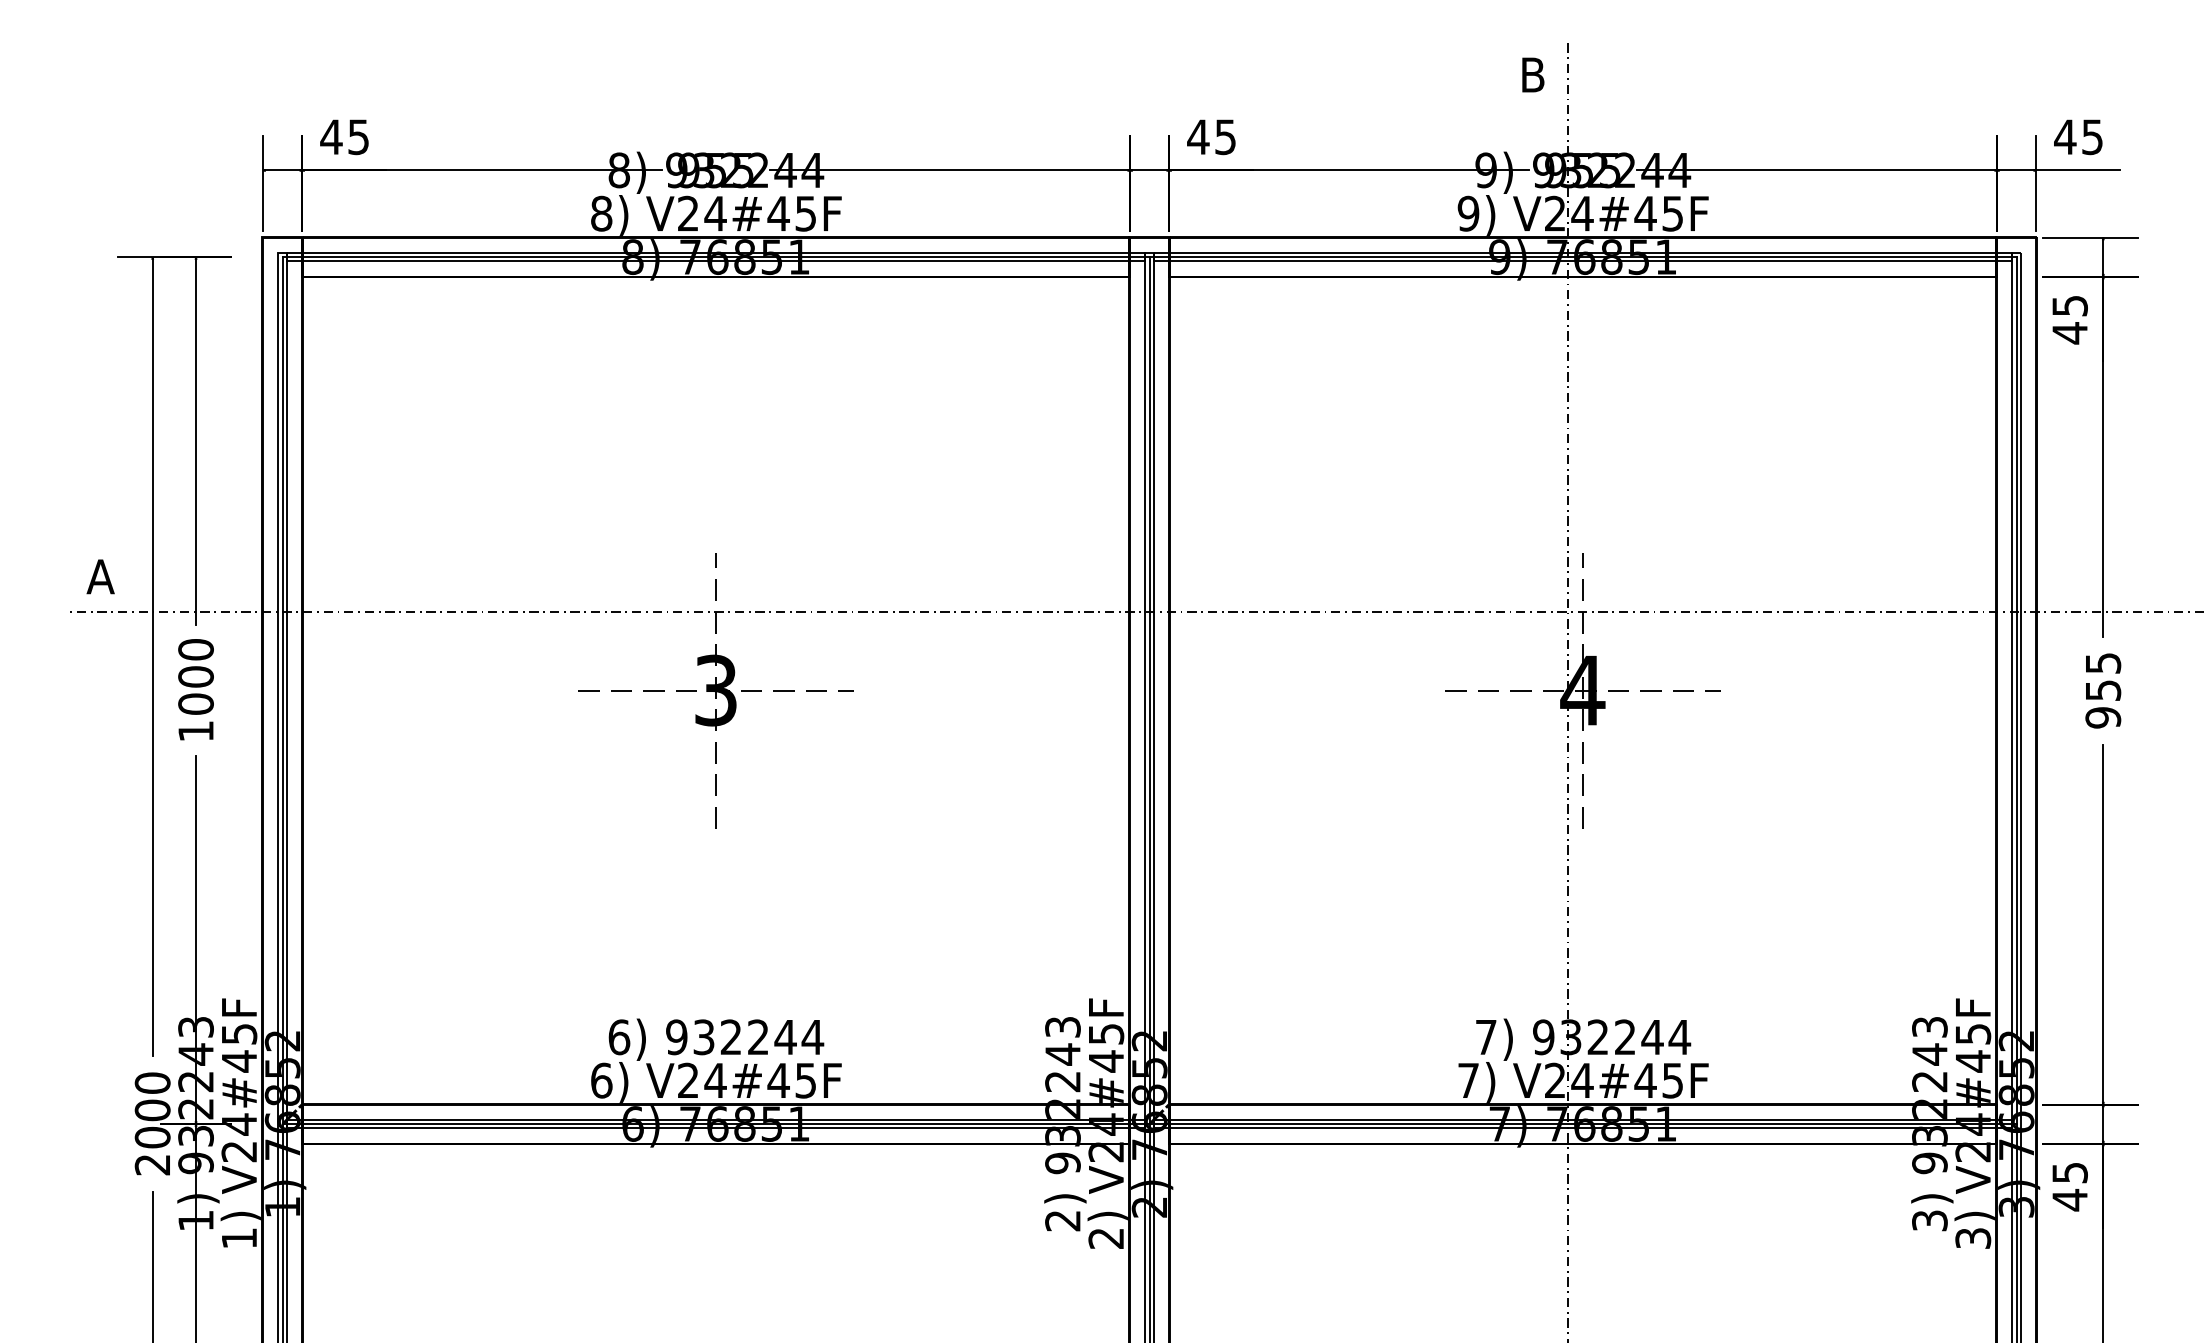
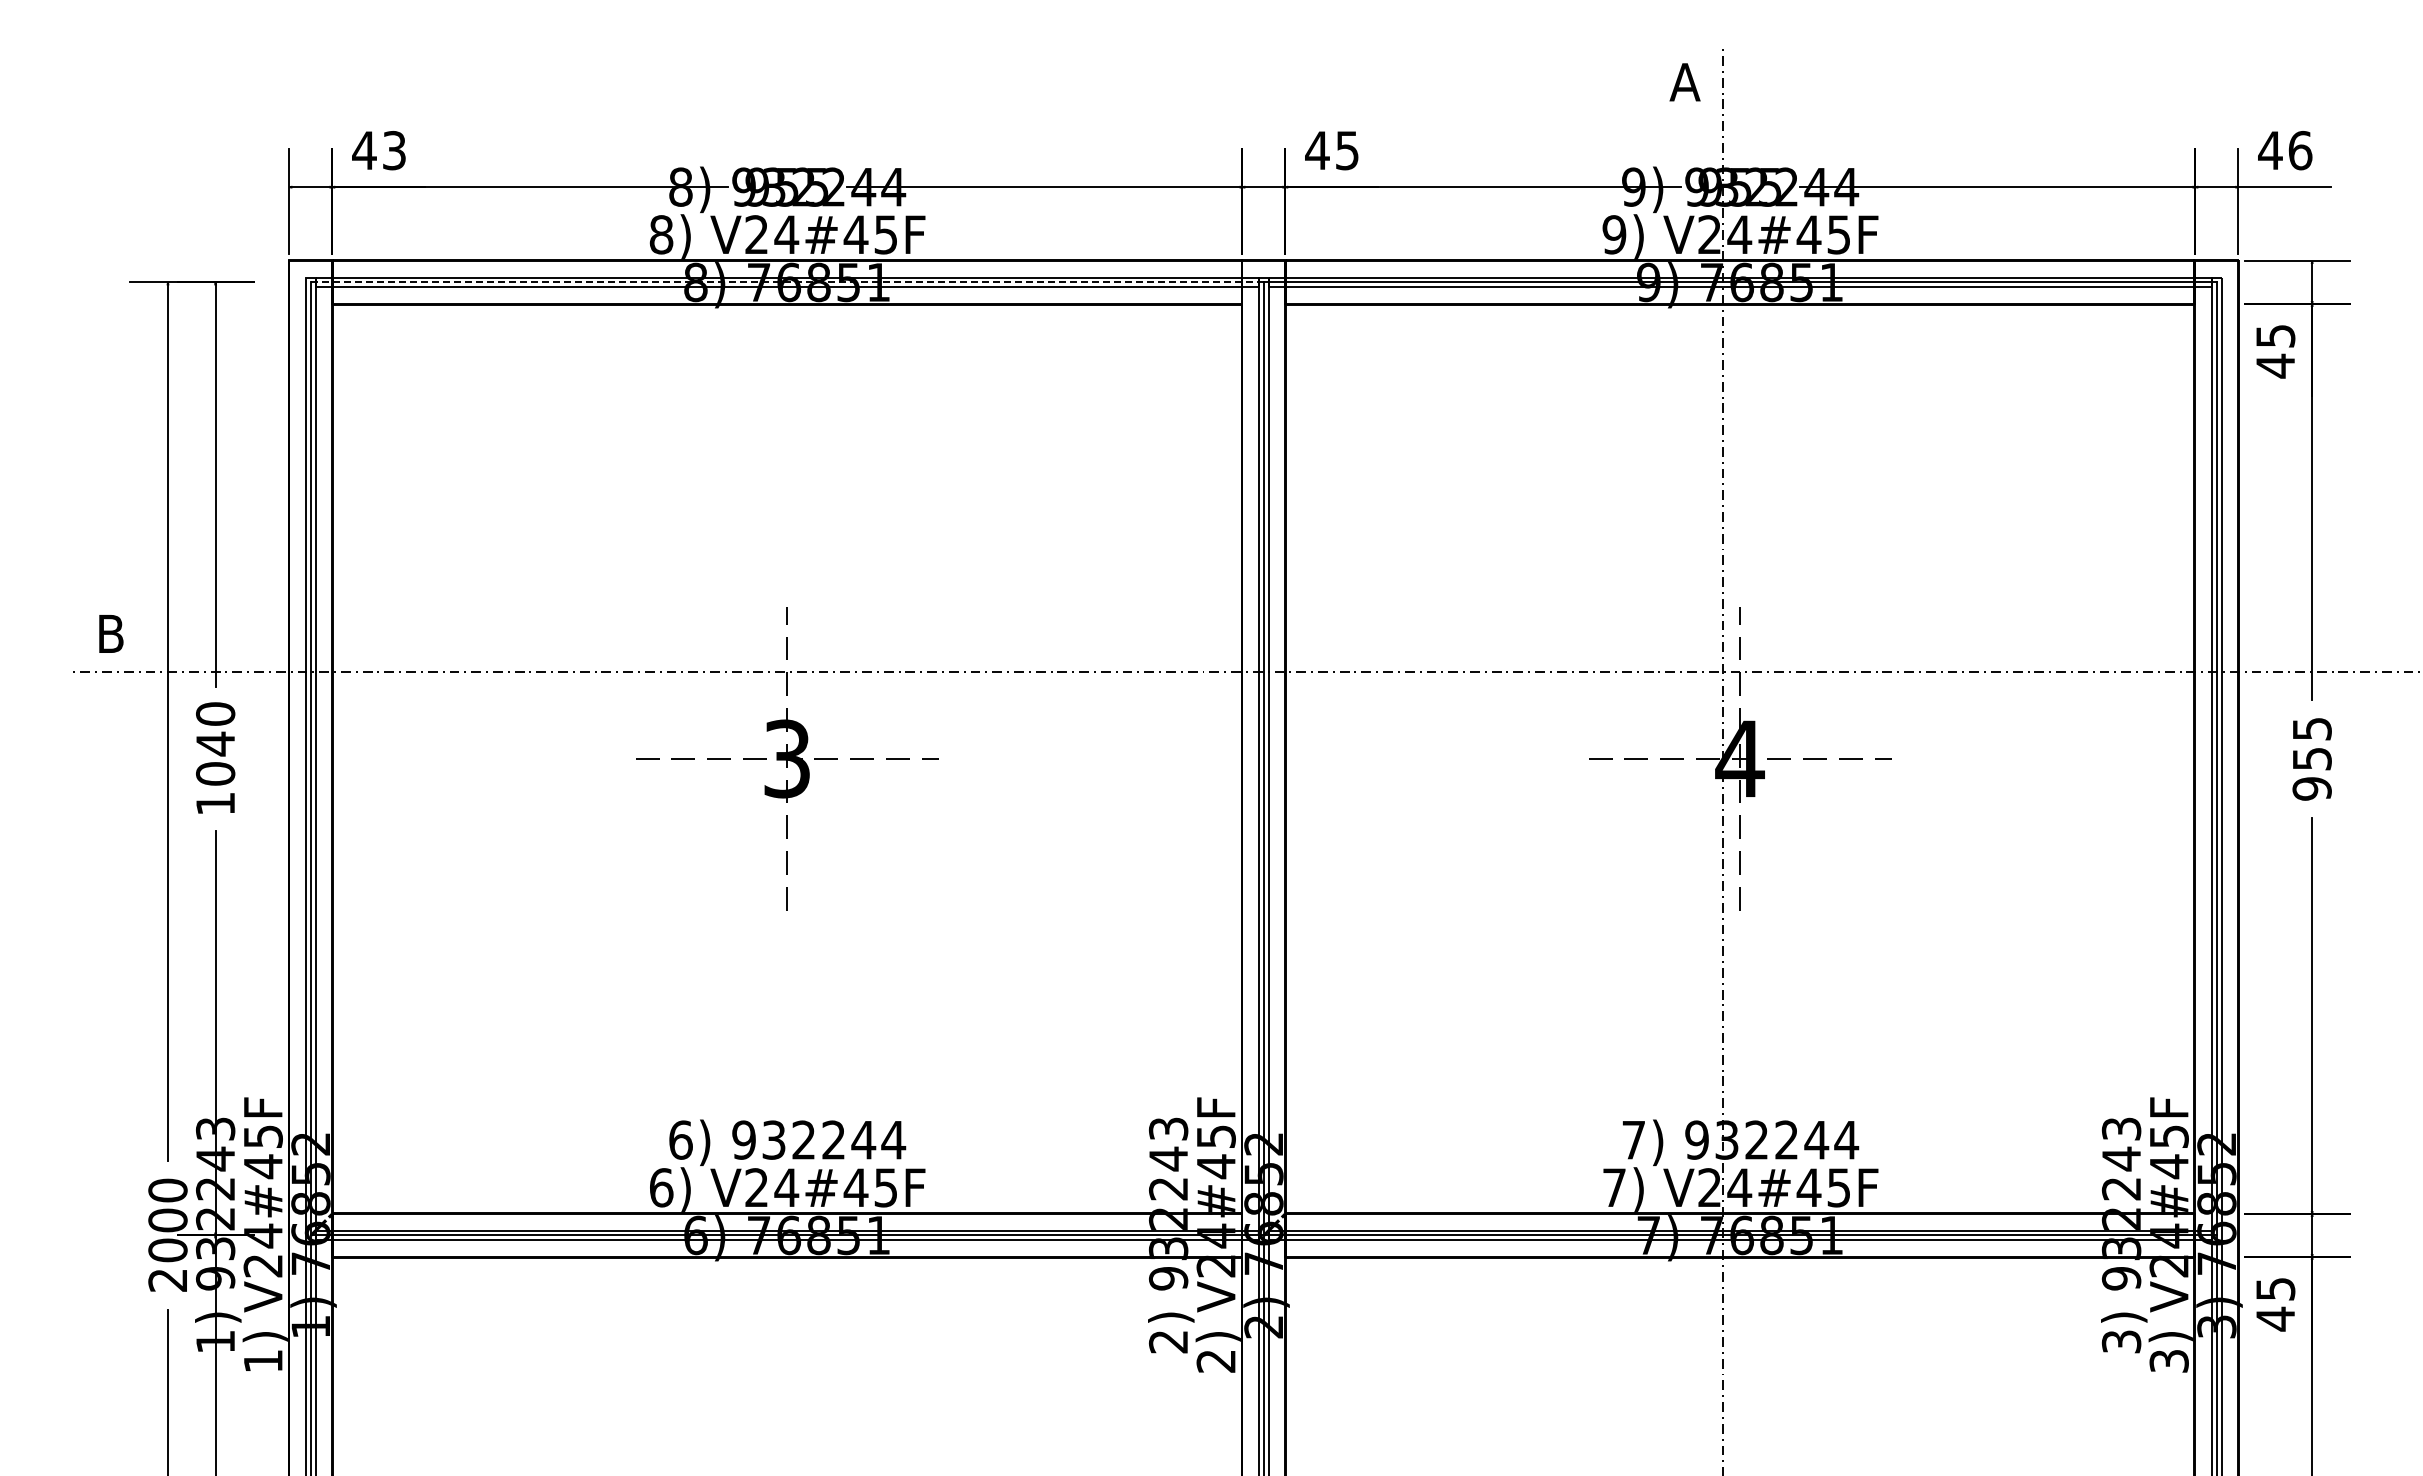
text: (1532, 75) -> (1684, 82), B -> A
text: (358, 136) -> (394, 149), 45 -> 43
text: (2092, 137) -> (2300, 150), 45 -> 46
line: (716, 257) -> (787, 282), solid -> dashed
text: (100, 576) -> (110, 633), A -> B
text: (195, 676) -> (215, 743), 1000 -> 1040

